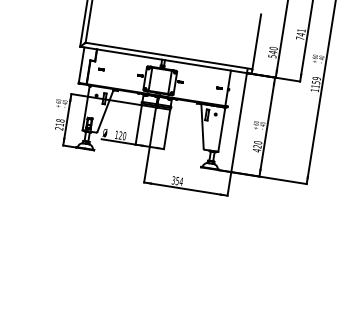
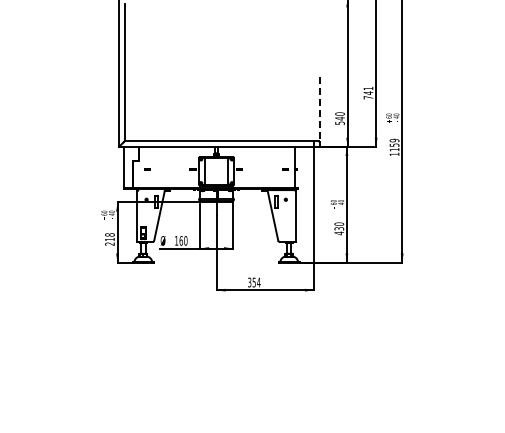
line: (256, 42) -> (319, 110), solid -> dashed
text: (120, 135) -> (180, 240), 120 -> 160
text: (257, 146) -> (339, 228), 420 -> 430

